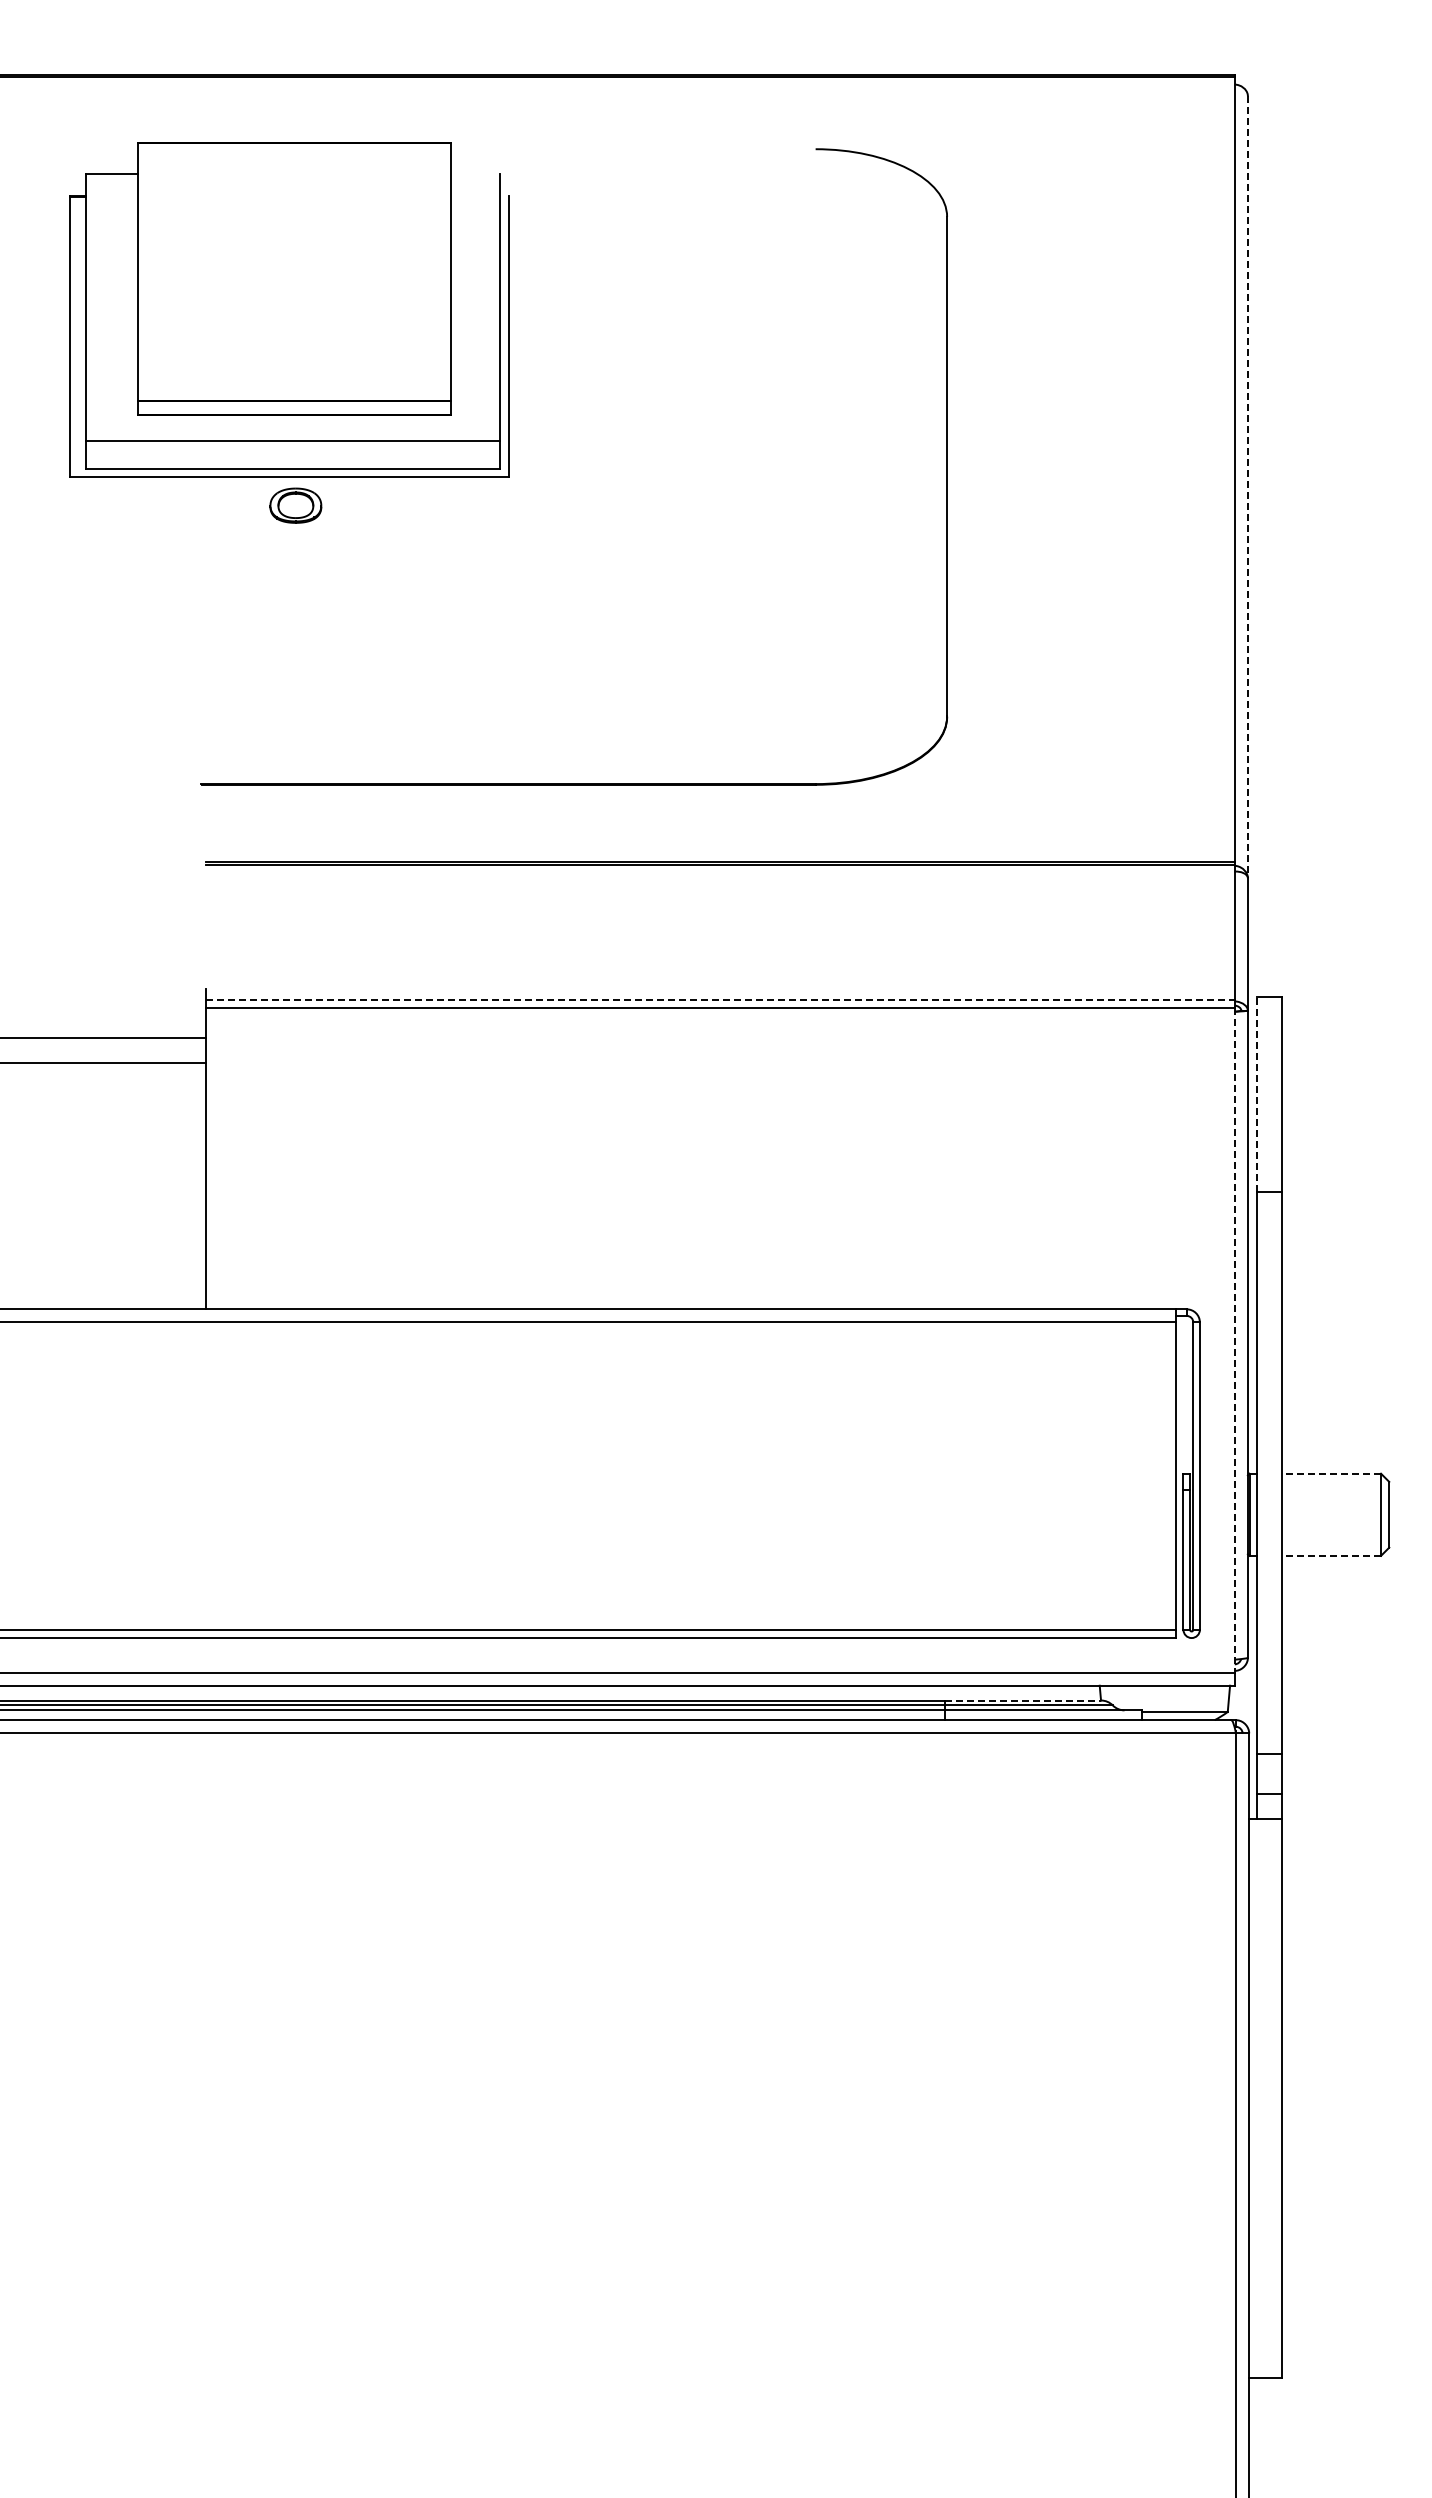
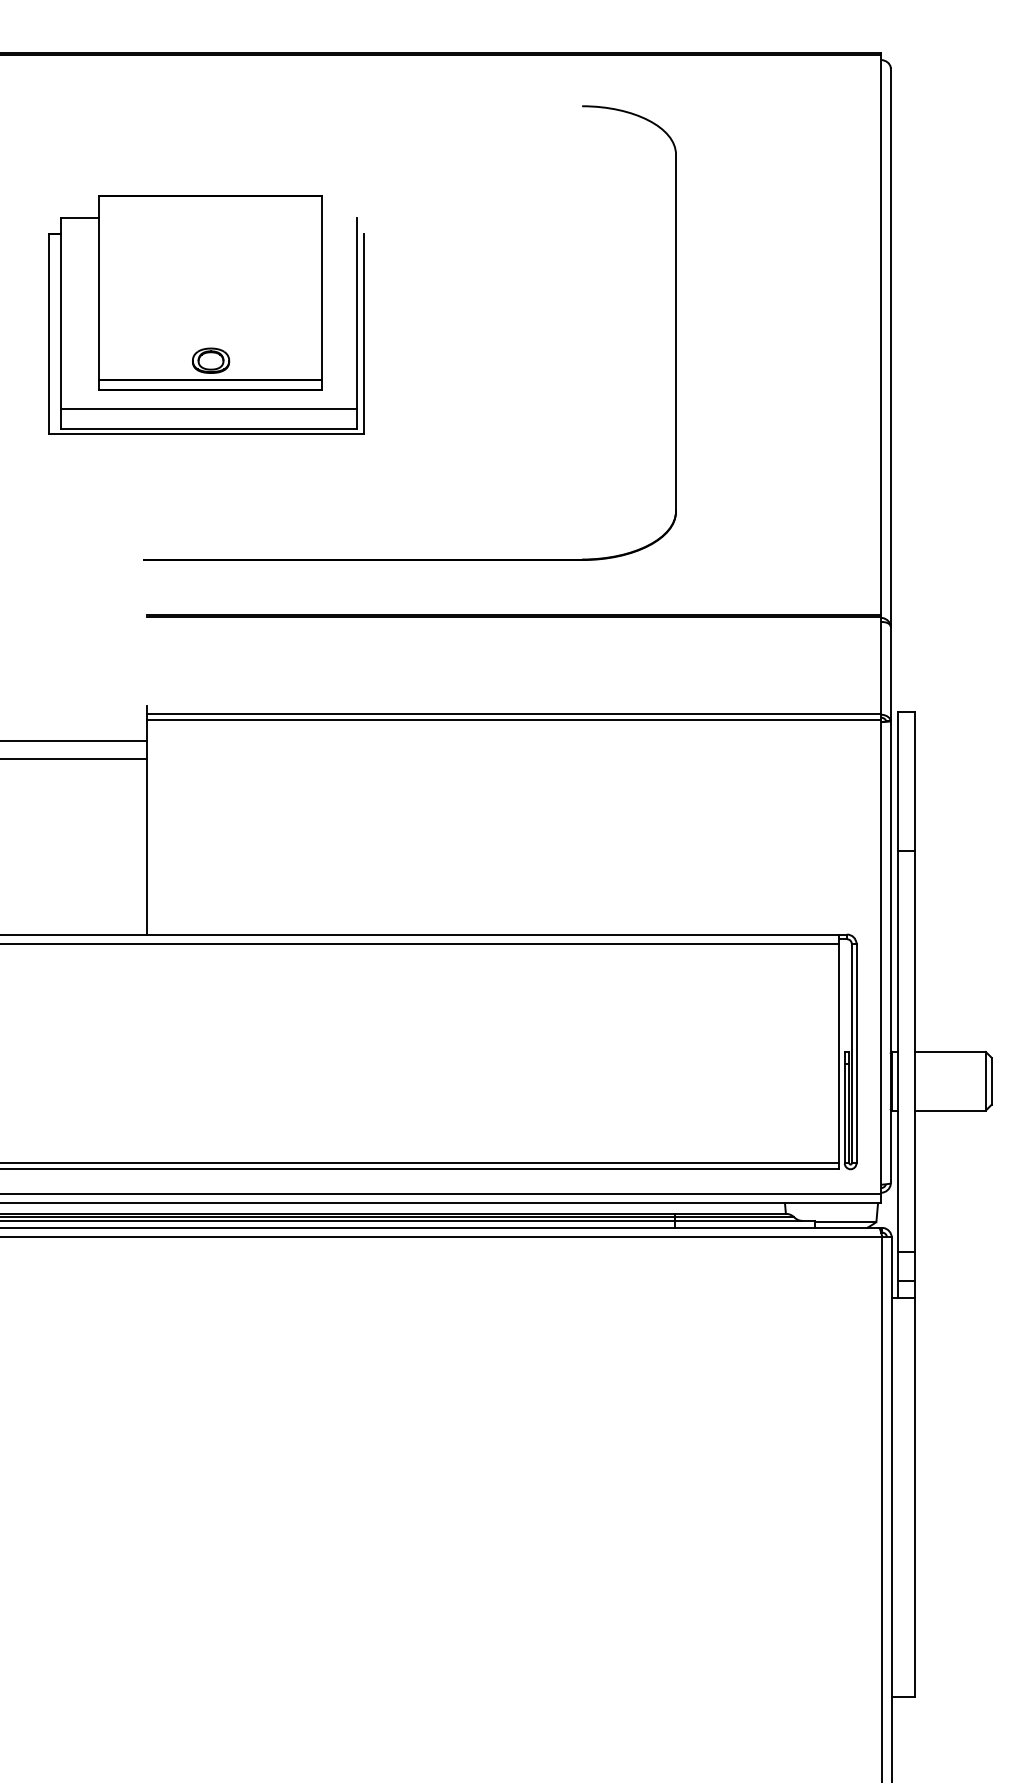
part: (289, 309) -> (206, 314), moved
line: (1247, 487) -> (890, 347), dashed -> solid
line: (720, 1000) -> (514, 714), dashed -> solid
line: (1257, 1094) -> (897, 781), dashed -> solid
line: (1234, 1340) -> (881, 956), dashed -> solid
line: (1331, 1473) -> (950, 1051), dashed -> solid
line: (1331, 1555) -> (950, 1110), dashed -> solid
line: (1023, 1700) -> (730, 1213), dashed -> solid

